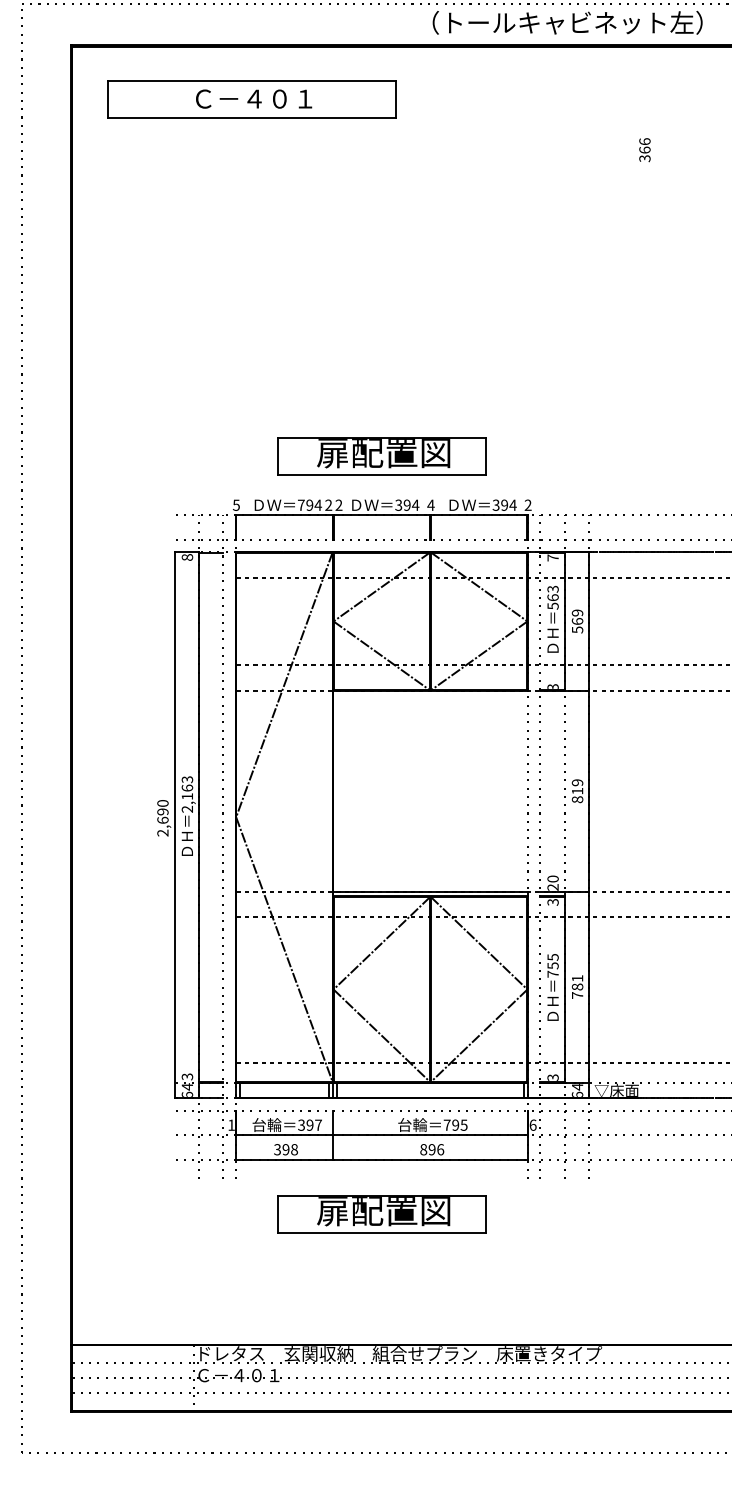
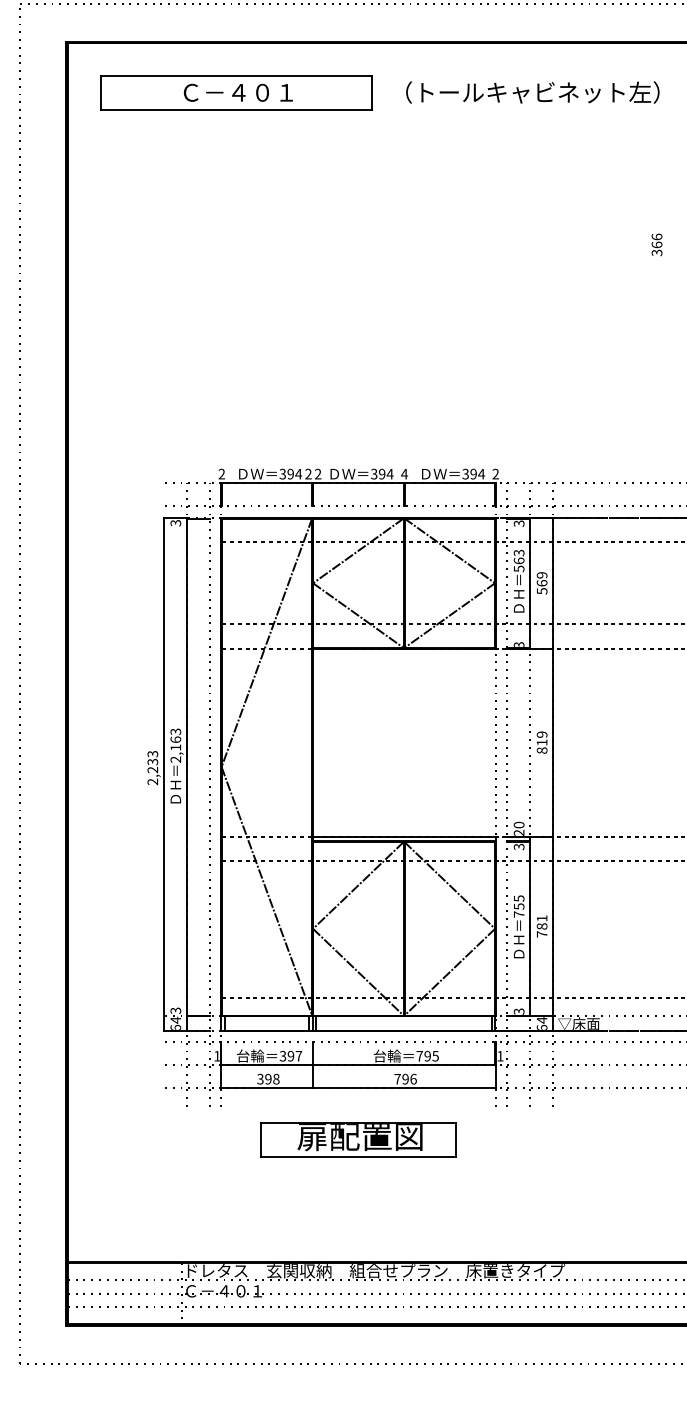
text: (567, 22) -> (532, 92), moved
text: (644, 150) -> (656, 245), moved
part: (381, 456) -> (358, 428), removed
text: (235, 504) -> (220, 473), 5 -> 2
text: (300, 504) -> (282, 473), 794 -> 394
text: (186, 557) -> (174, 523), 8 -> 3
text: (552, 557) -> (518, 523), 7 -> 3
text: (162, 811) -> (152, 761), 2,690 -> 2,233
text: (532, 1124) -> (499, 1055), 6 -> 1
text: (423, 1149) -> (397, 1079), 896 -> 796

